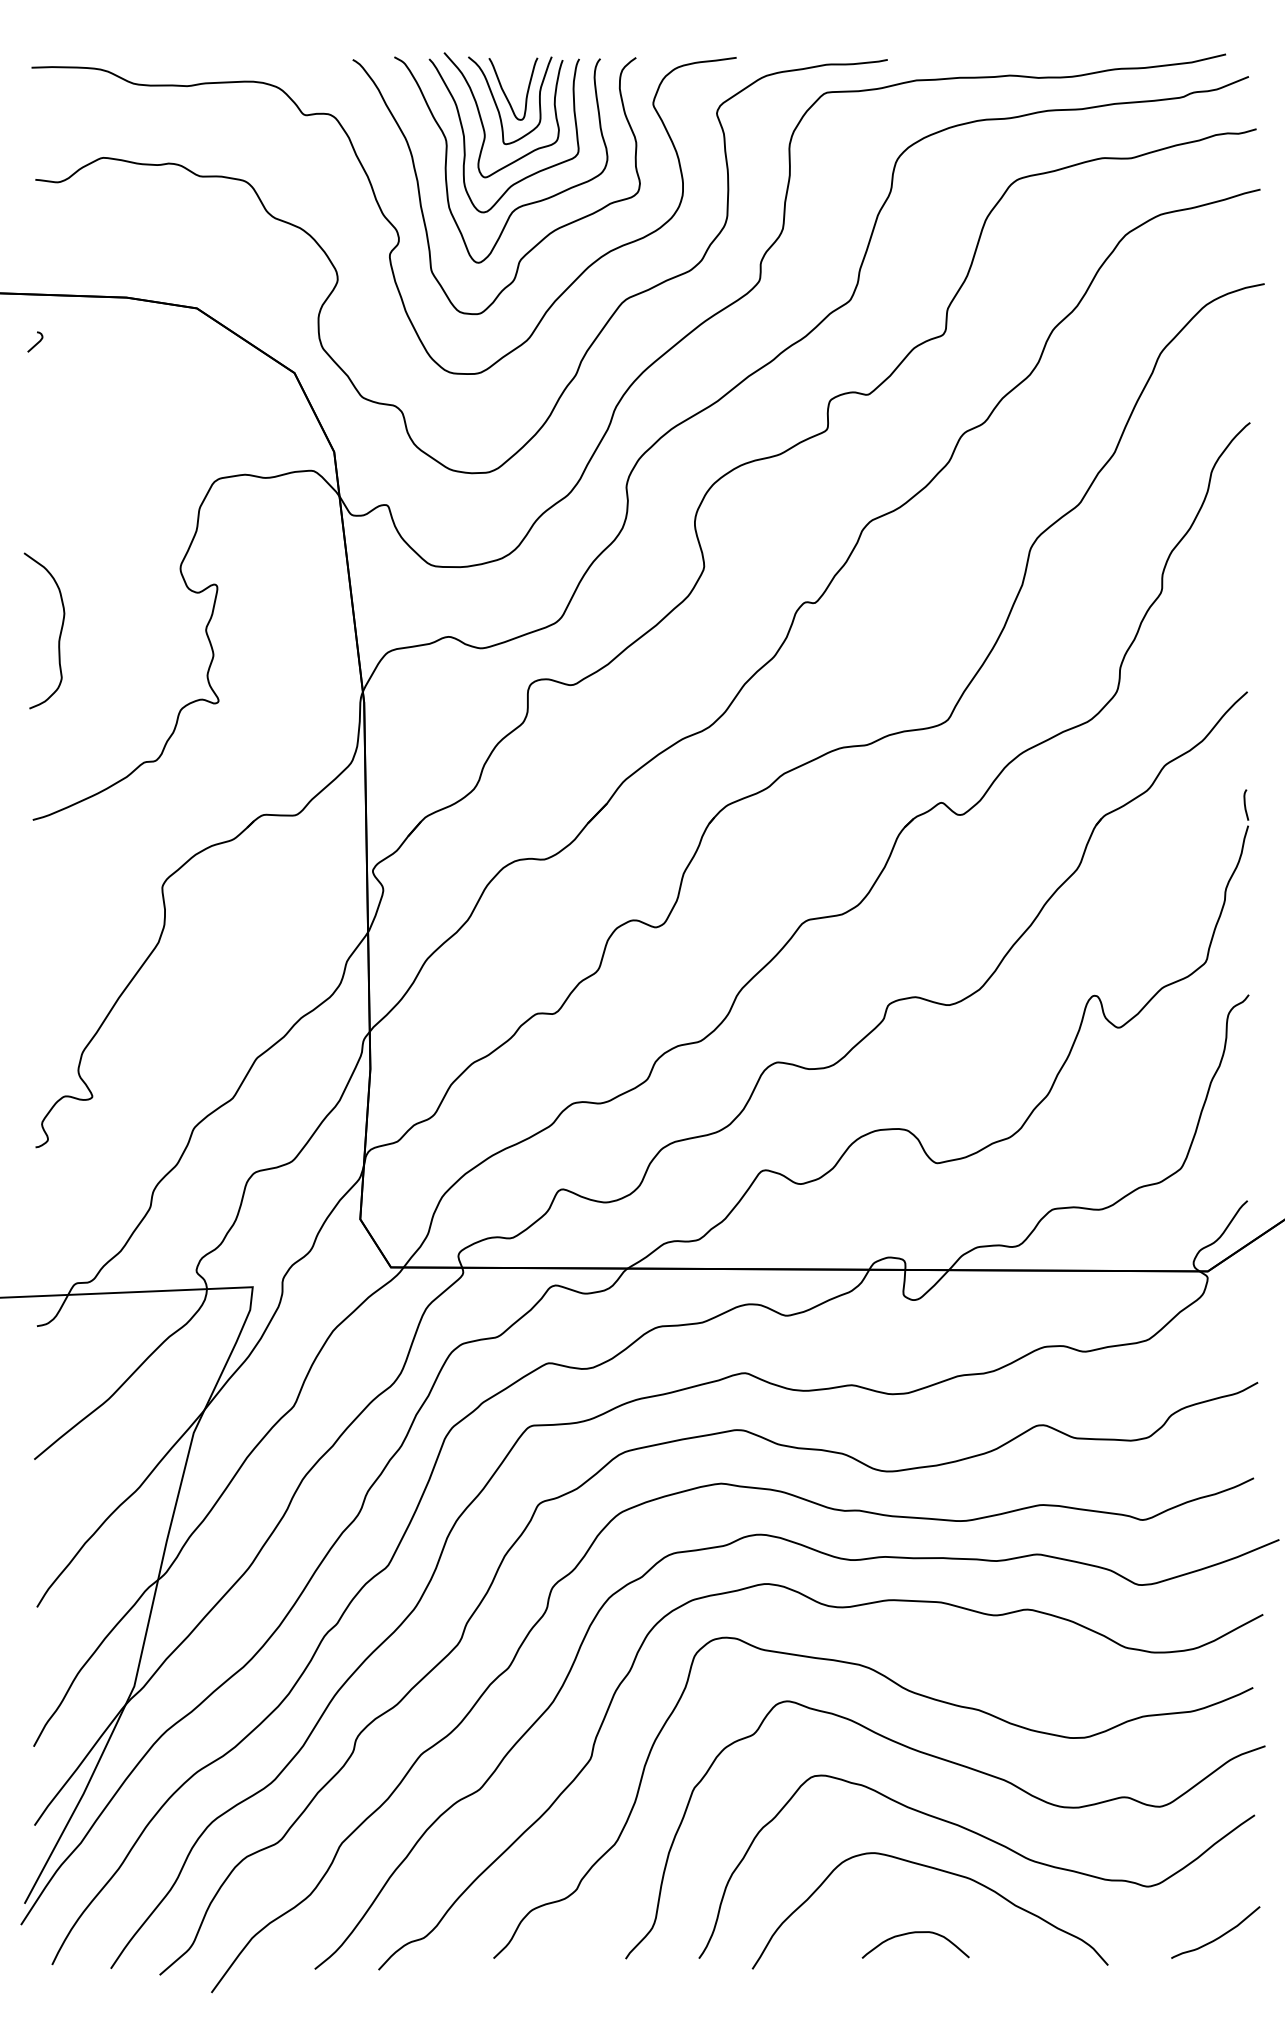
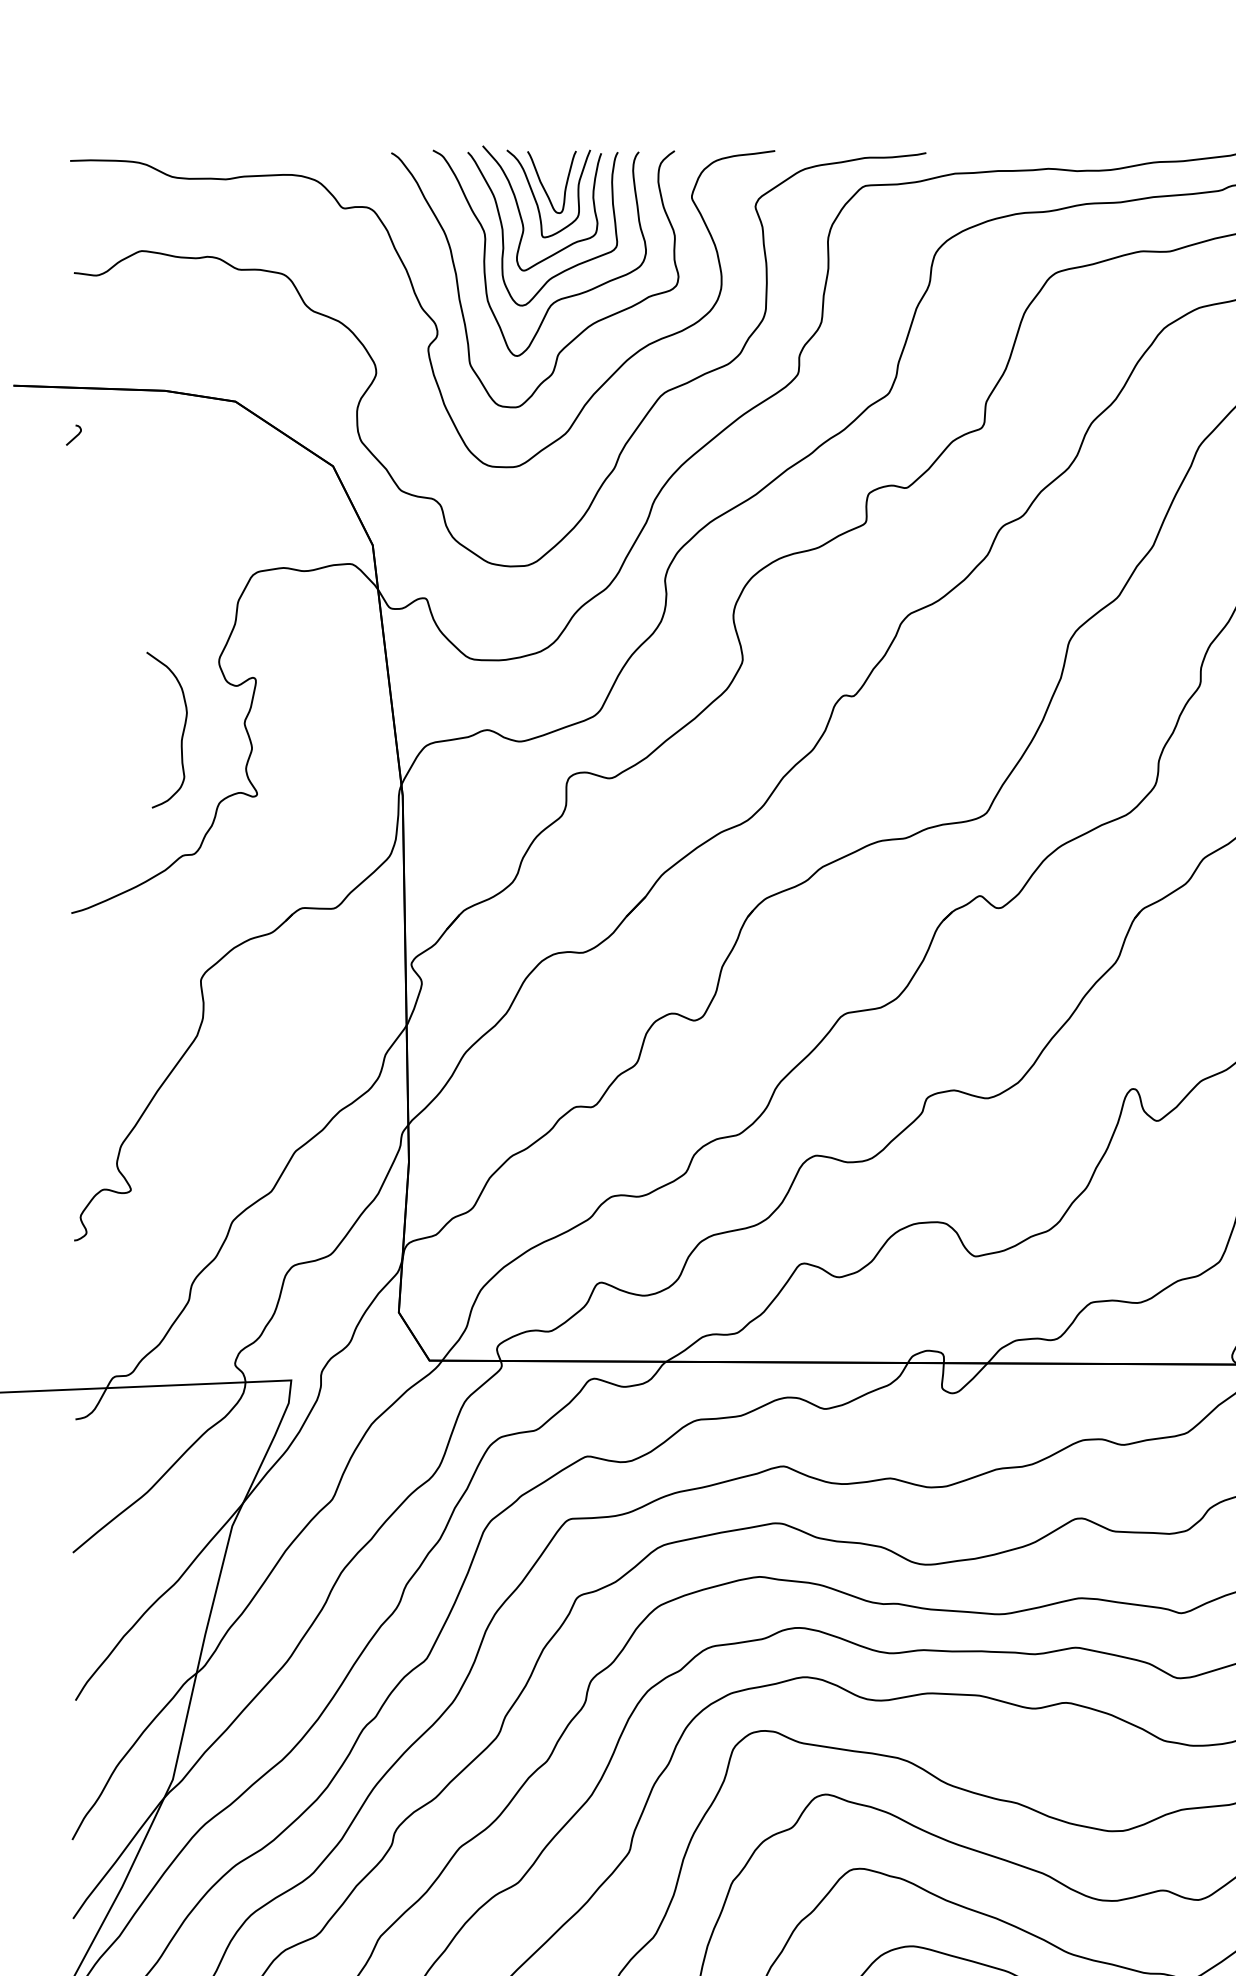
curve: (59, 633) -> (182, 732), moved

